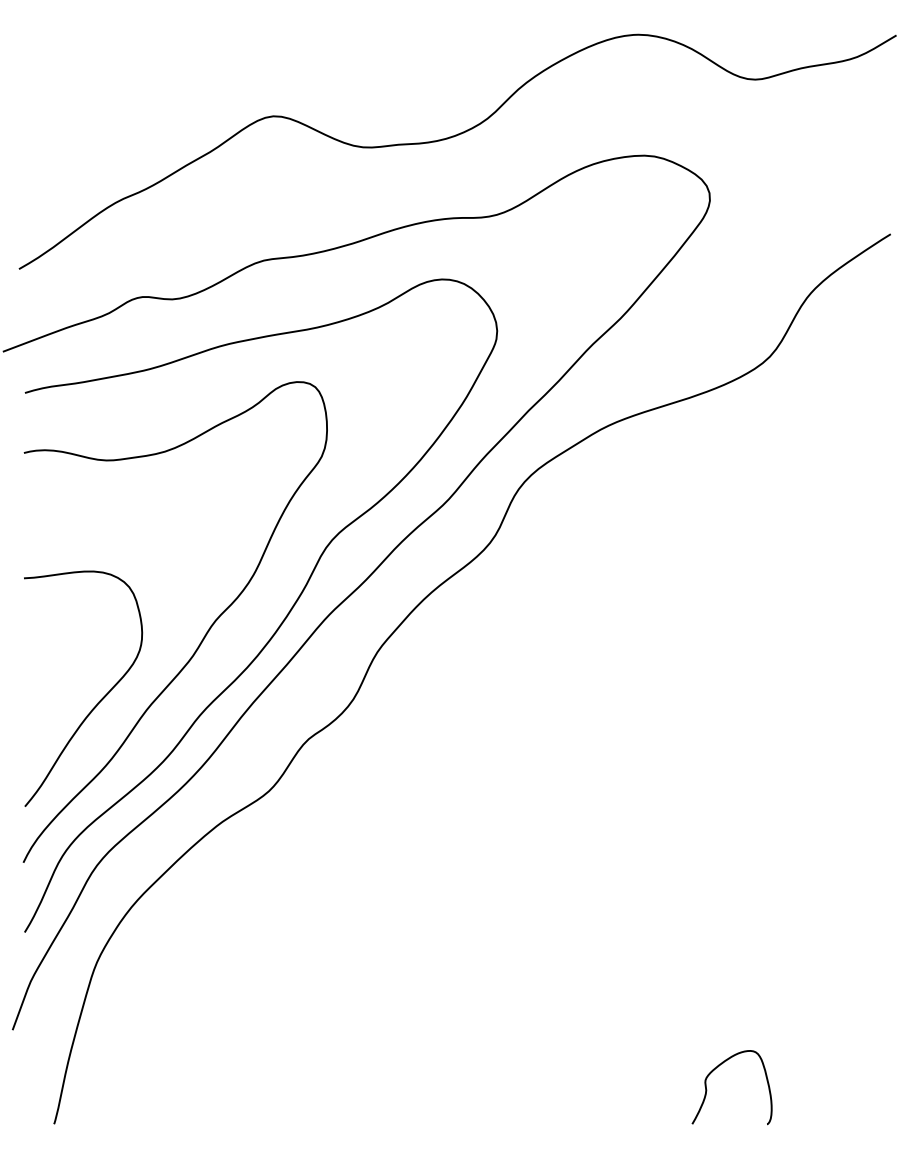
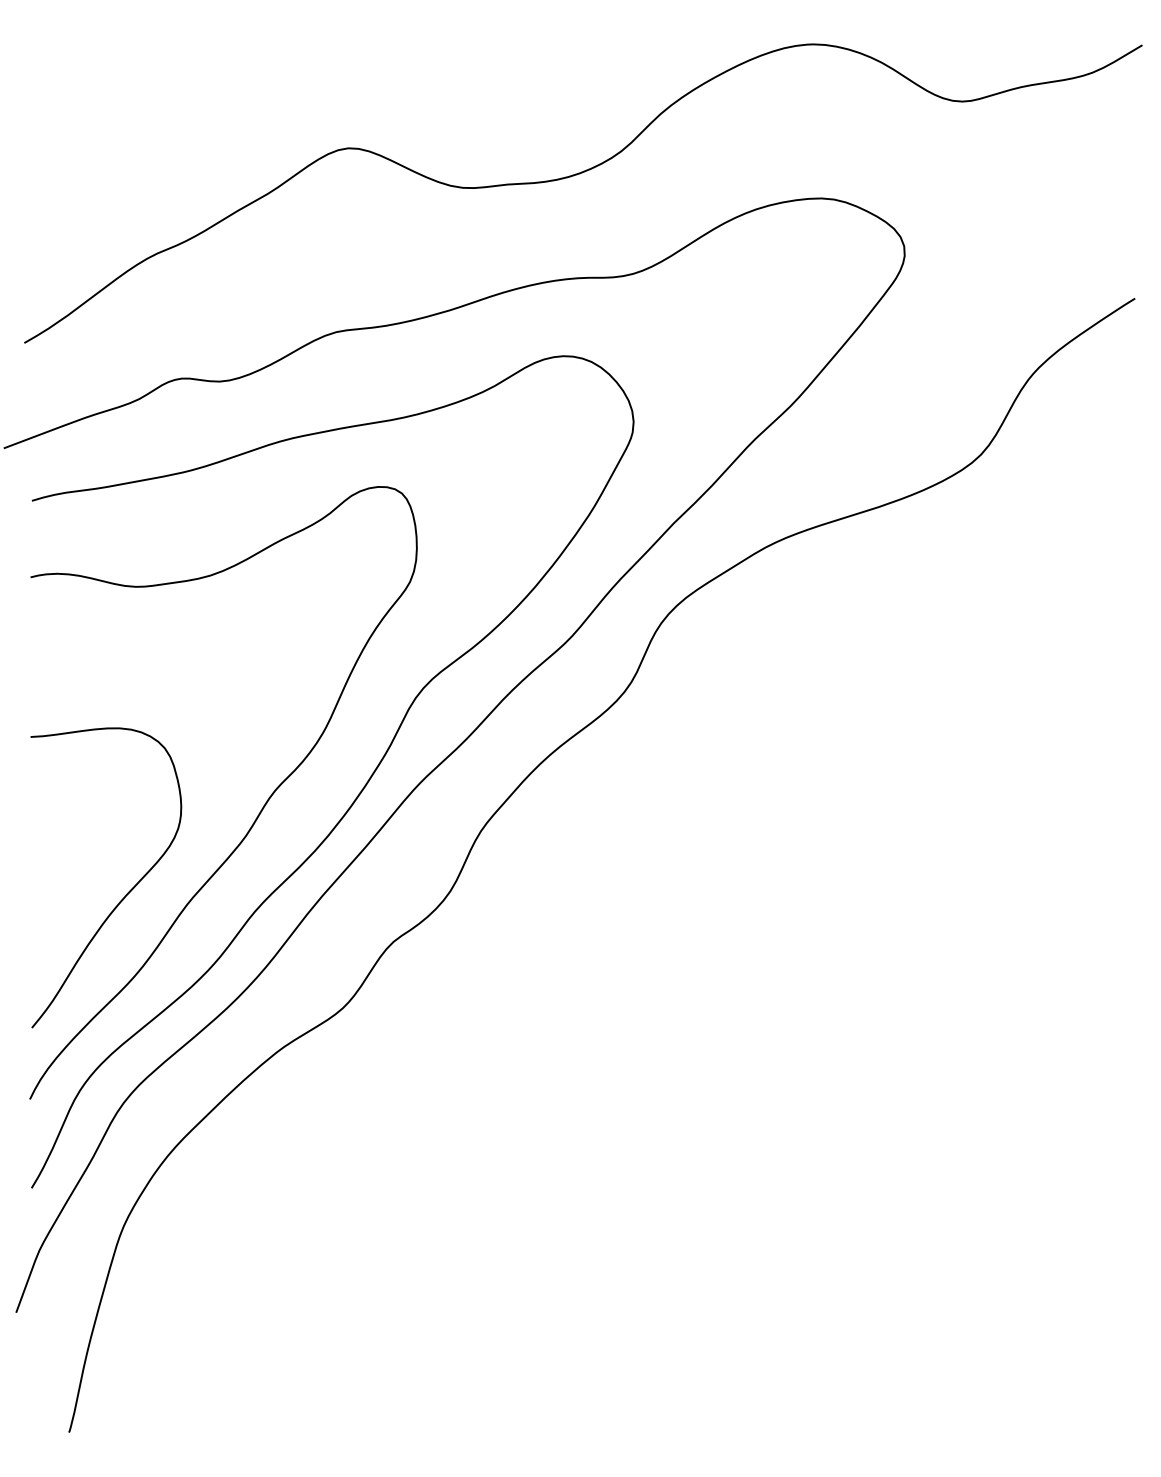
curve: (718, 1067) -> (915, 1360), removed

